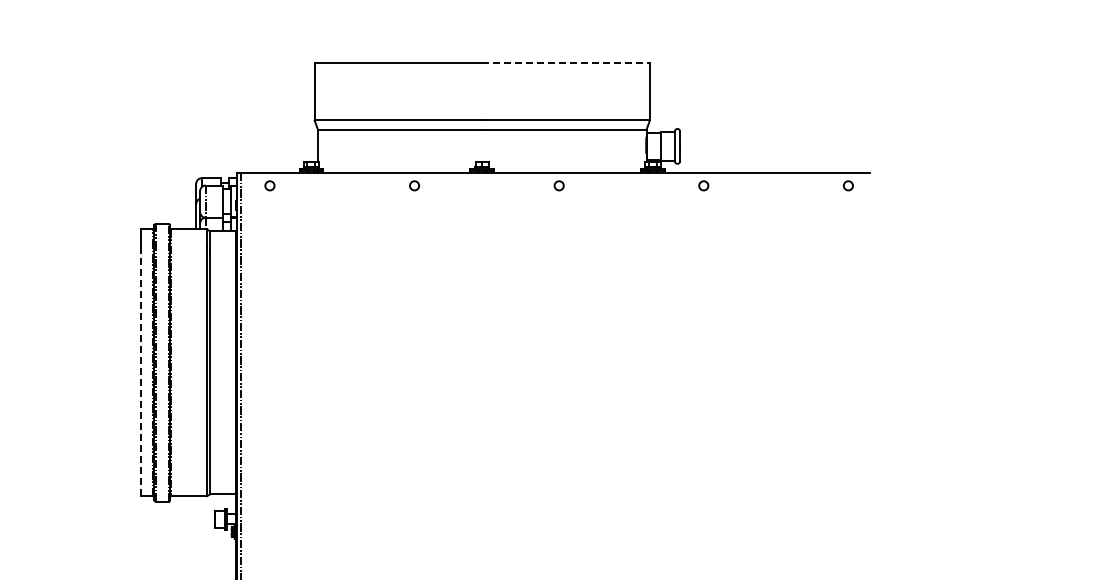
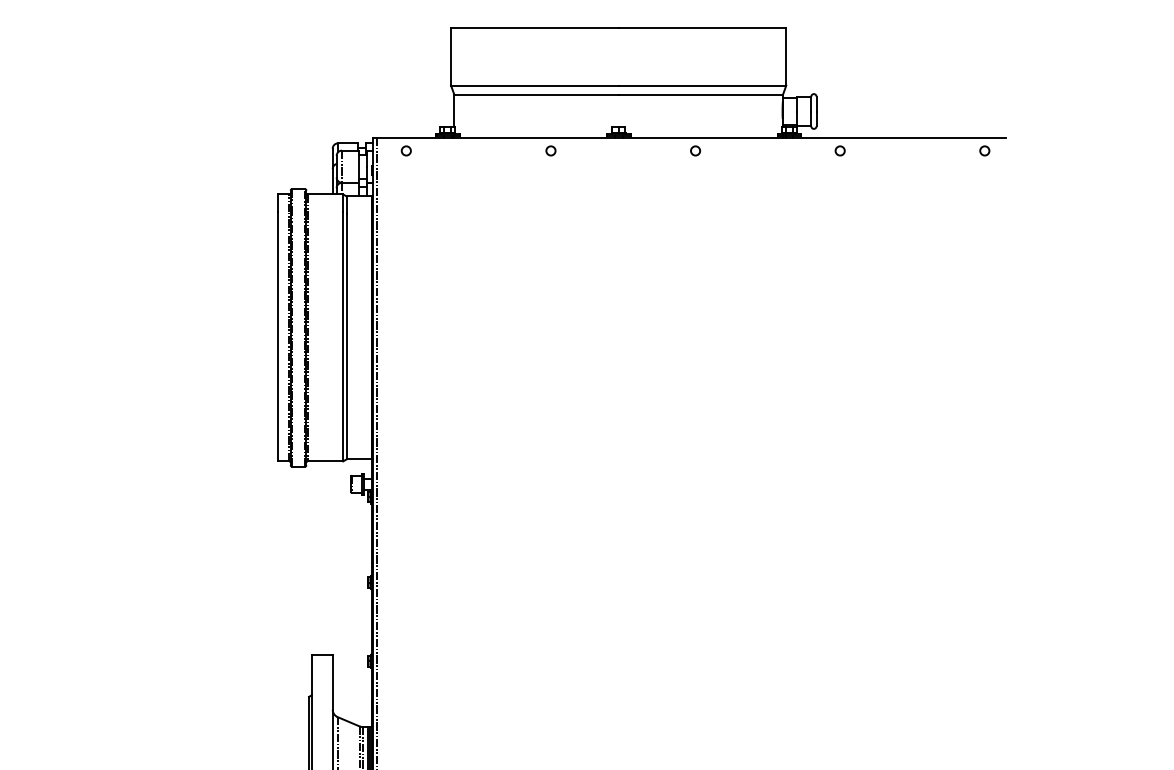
line: (566, 62) -> (702, 27), dashed -> solid
line: (141, 371) -> (277, 336), dashed -> solid

